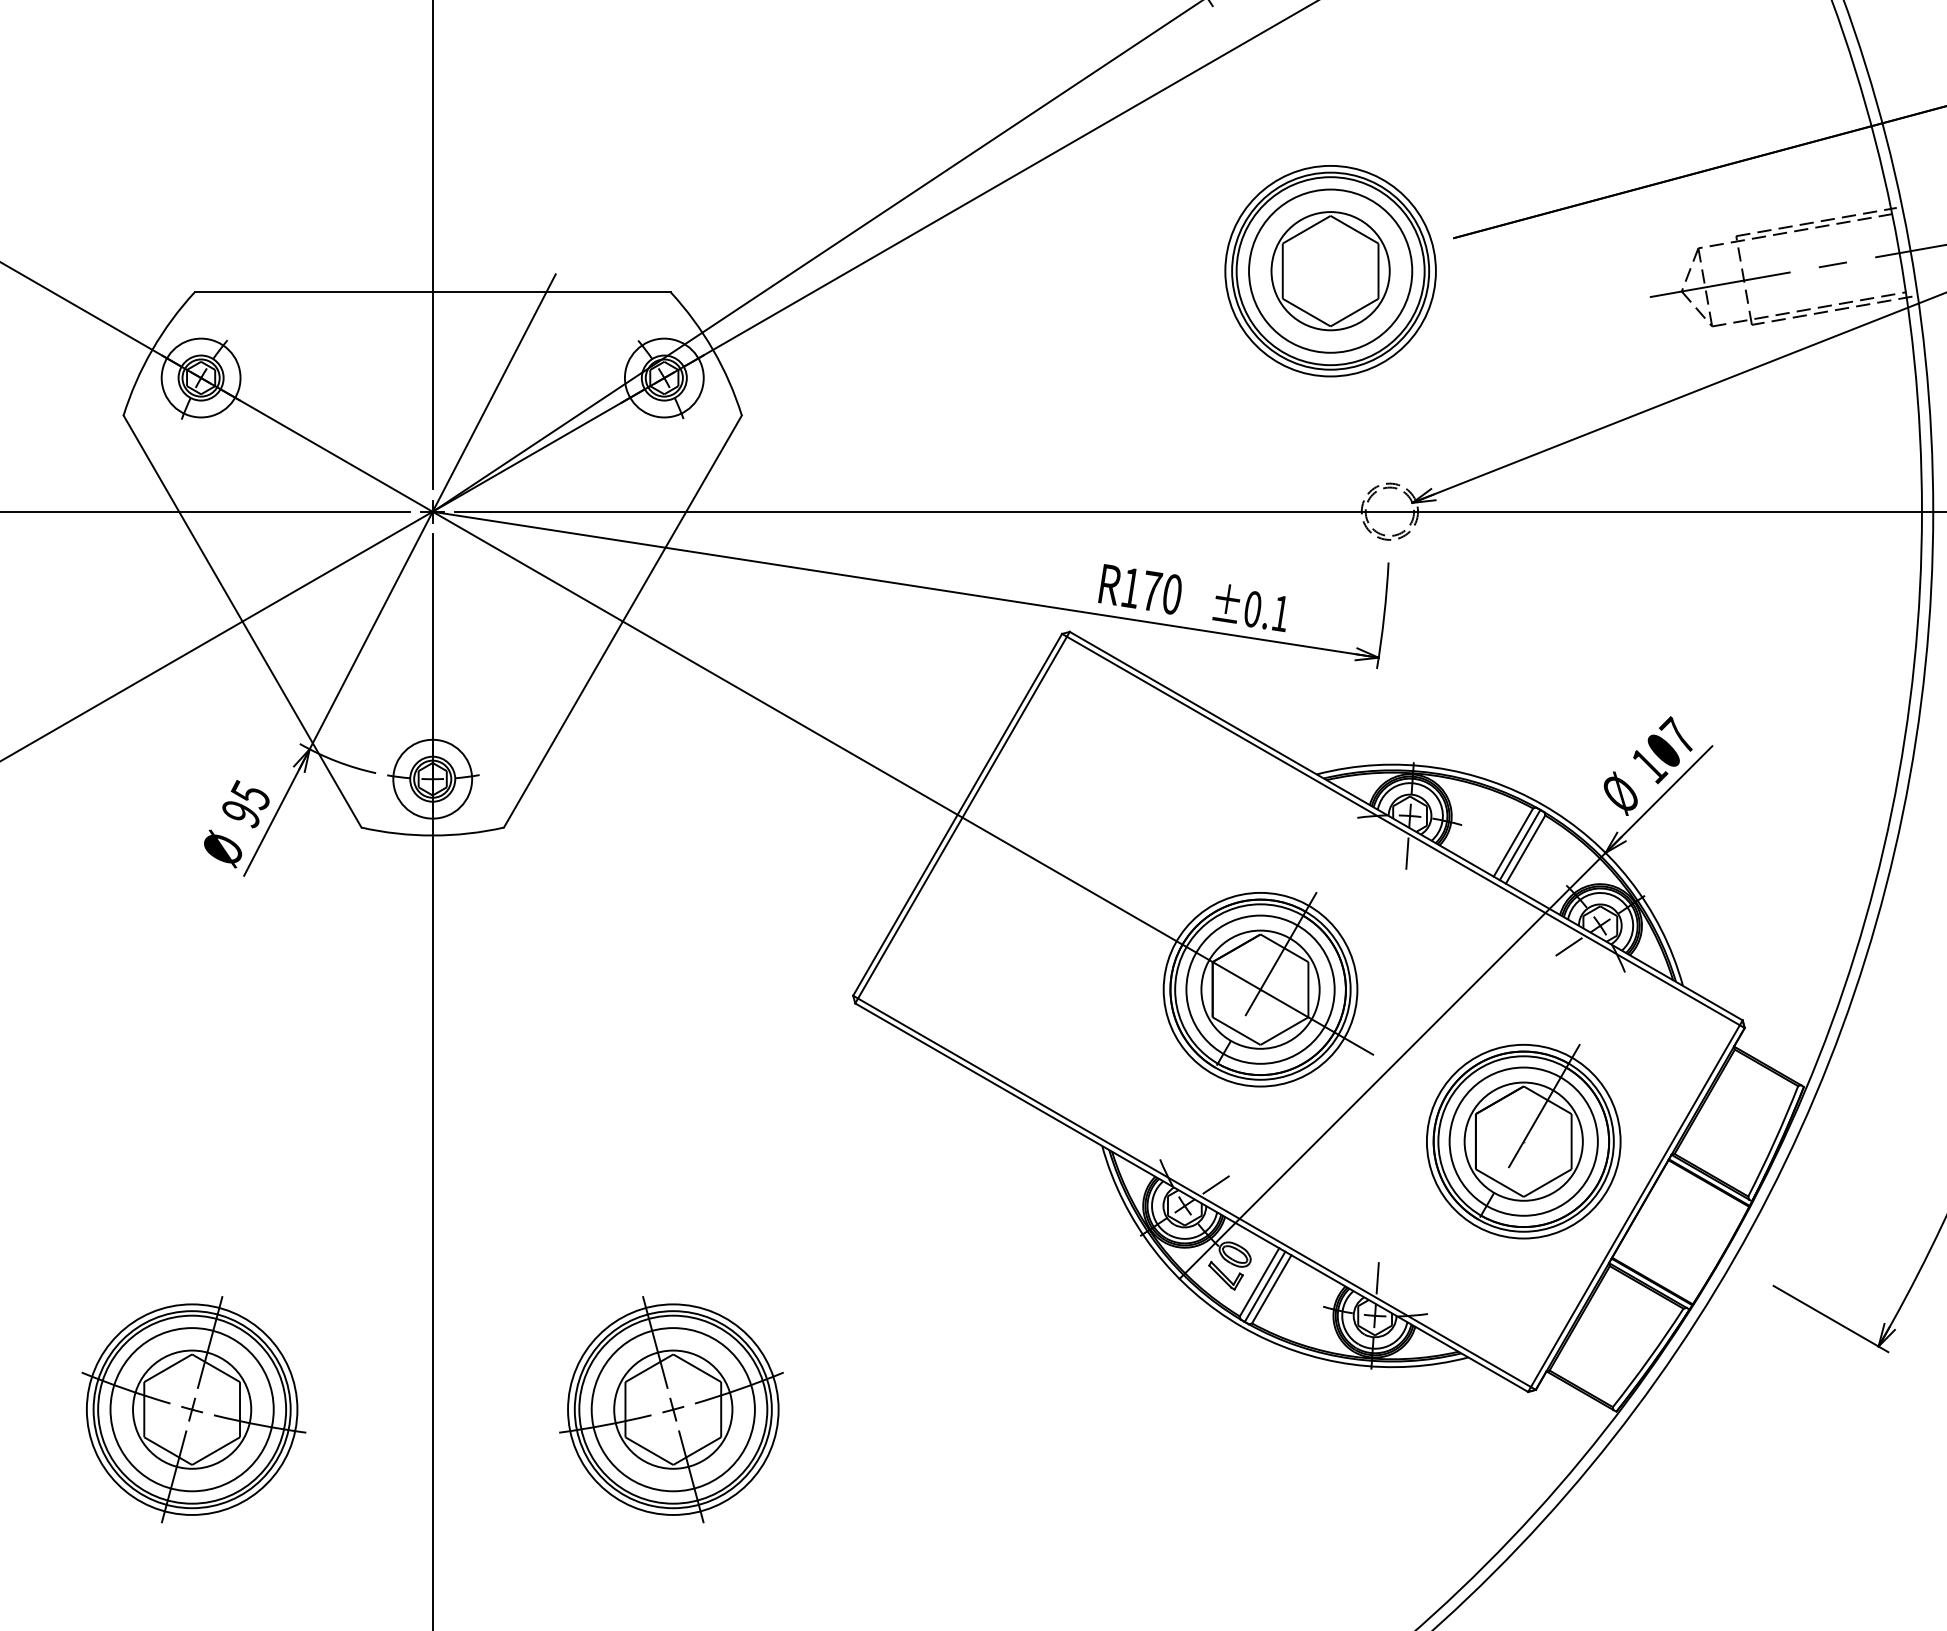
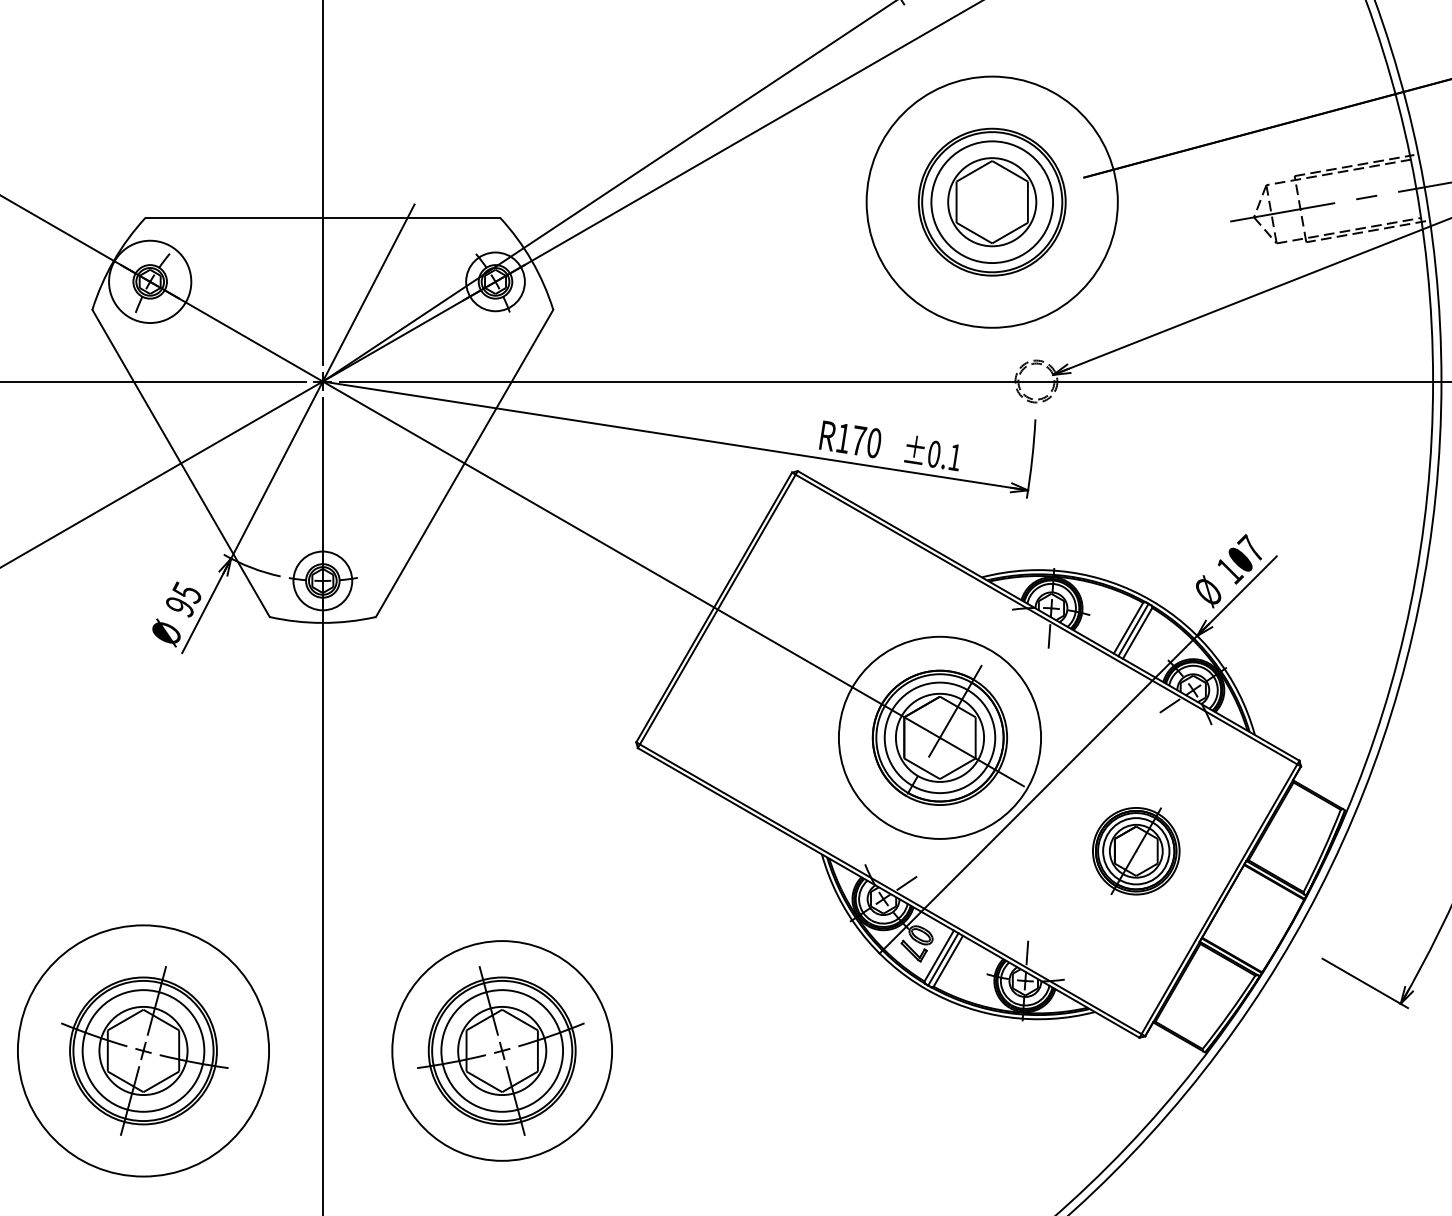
circle: (1330, 270) -> (992, 201), size x1.6
circle: (200, 377) -> (149, 281), size x1.4
circle: (1260, 989) -> (939, 737), size x1.4
part: (1523, 1141) -> (1136, 851), size x0.6
circle: (191, 1409) -> (143, 1050), size x1.6
circle: (673, 1409) -> (502, 1050), size x1.4

